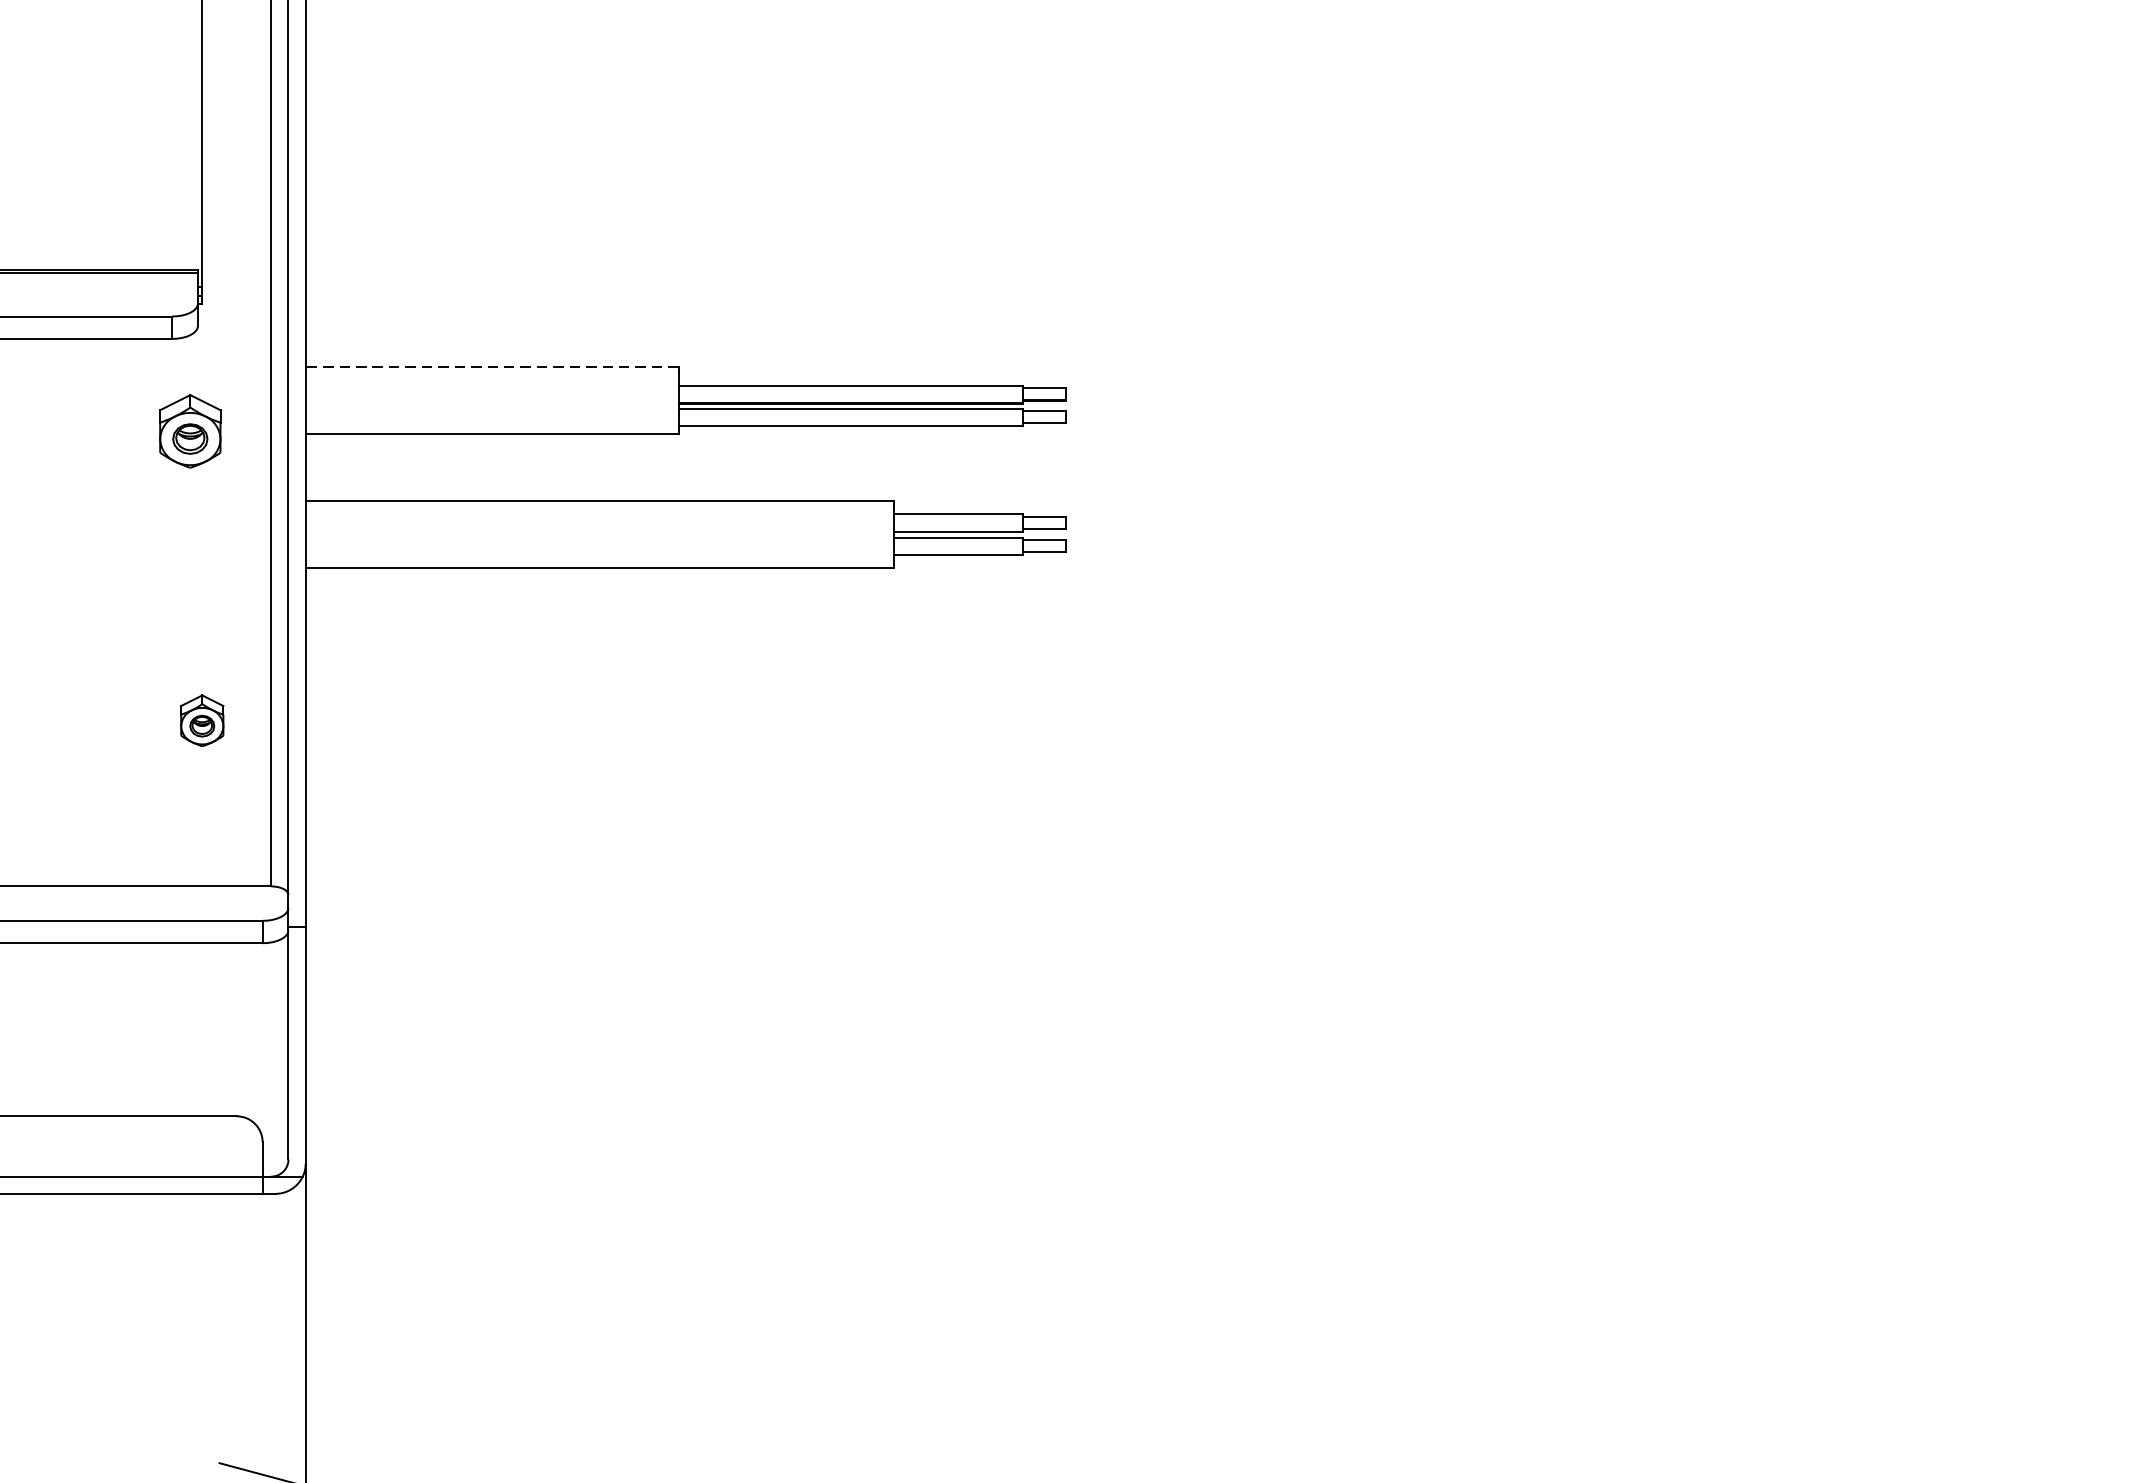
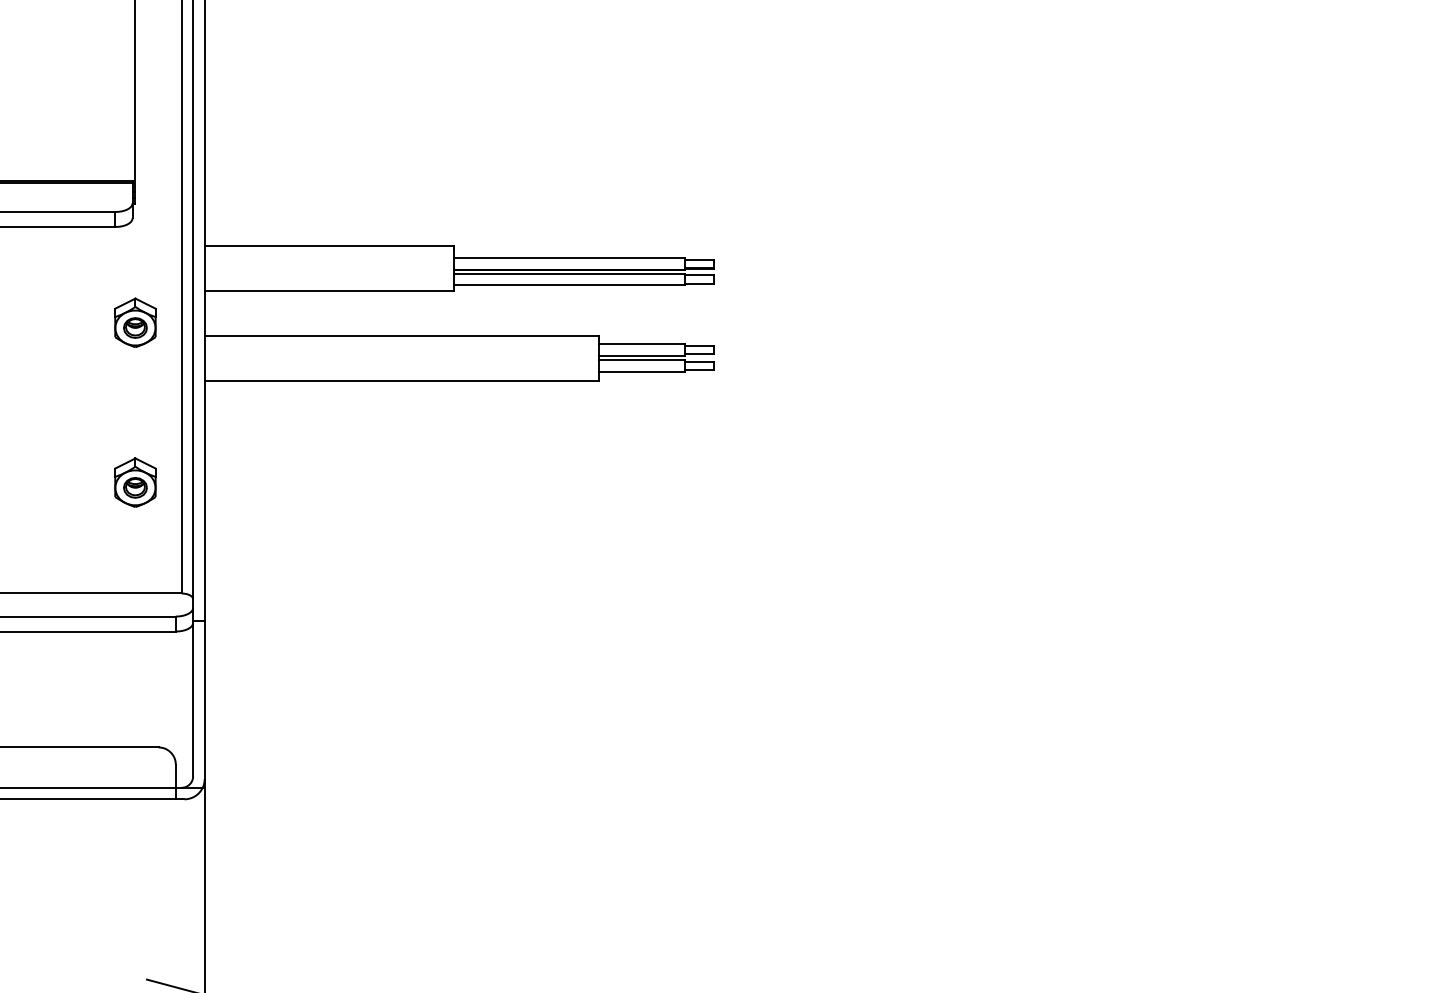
line: (492, 366) -> (329, 245), dashed -> solid
part: (190, 430) -> (135, 322), moved
part: (202, 720) -> (135, 482), size x1.43

